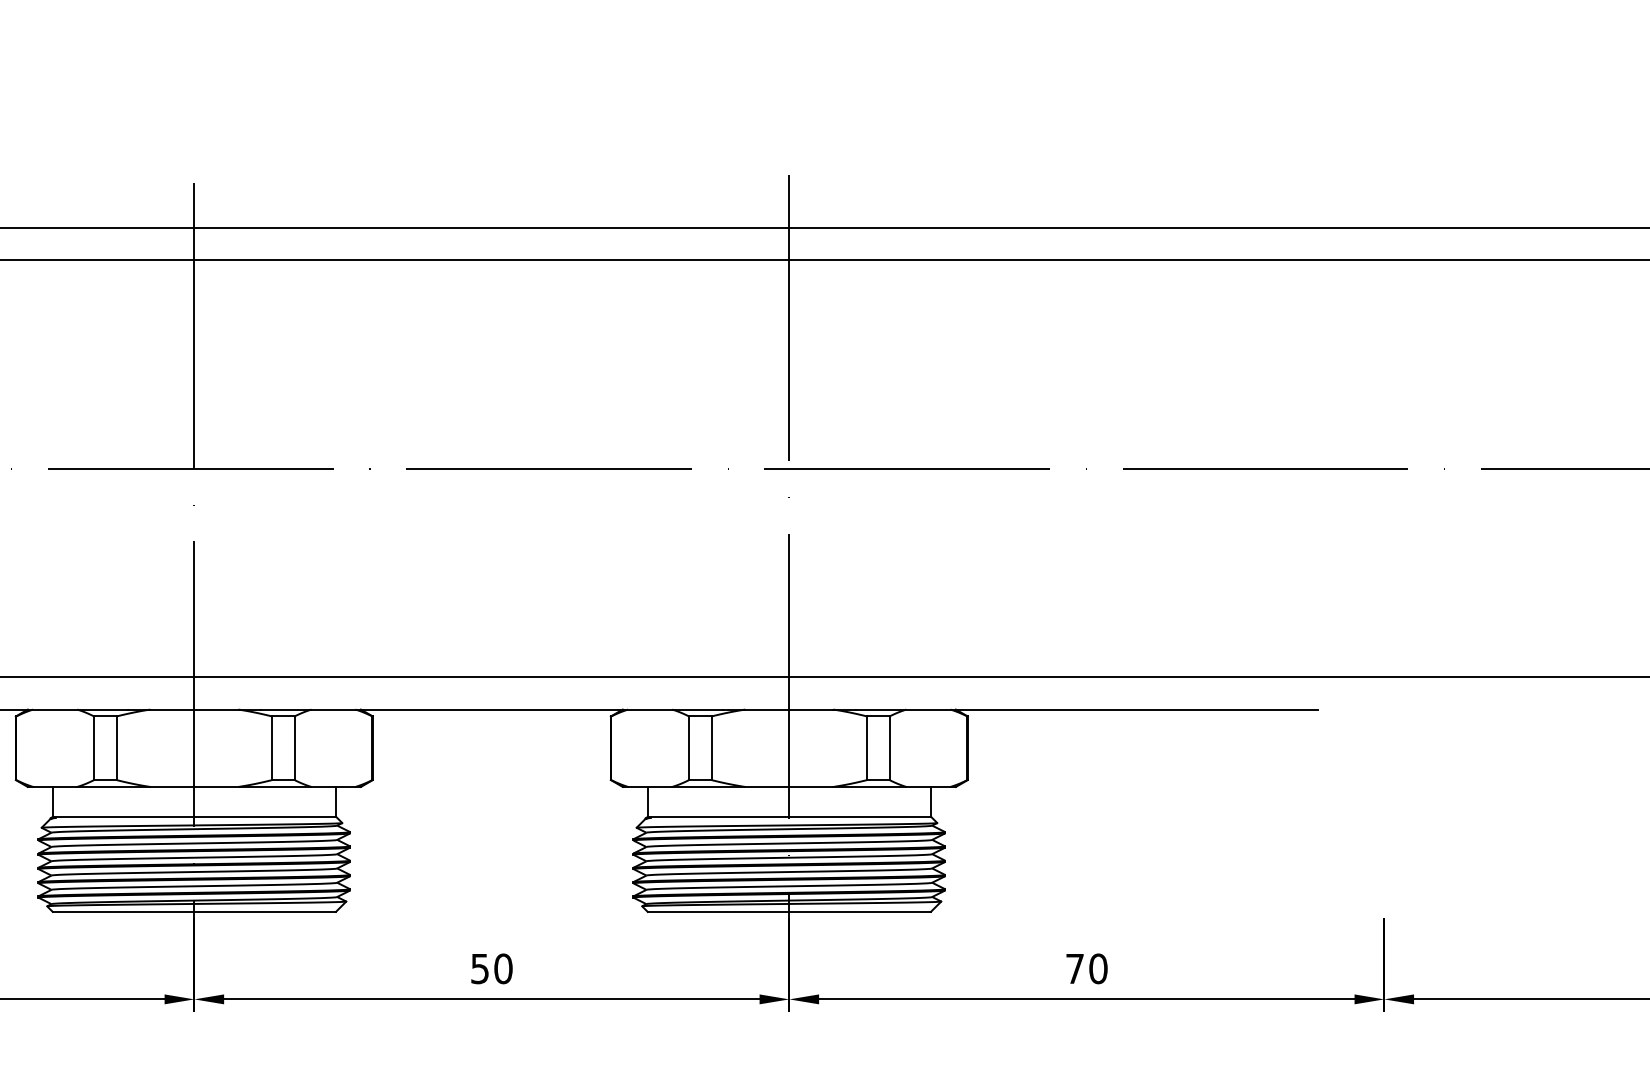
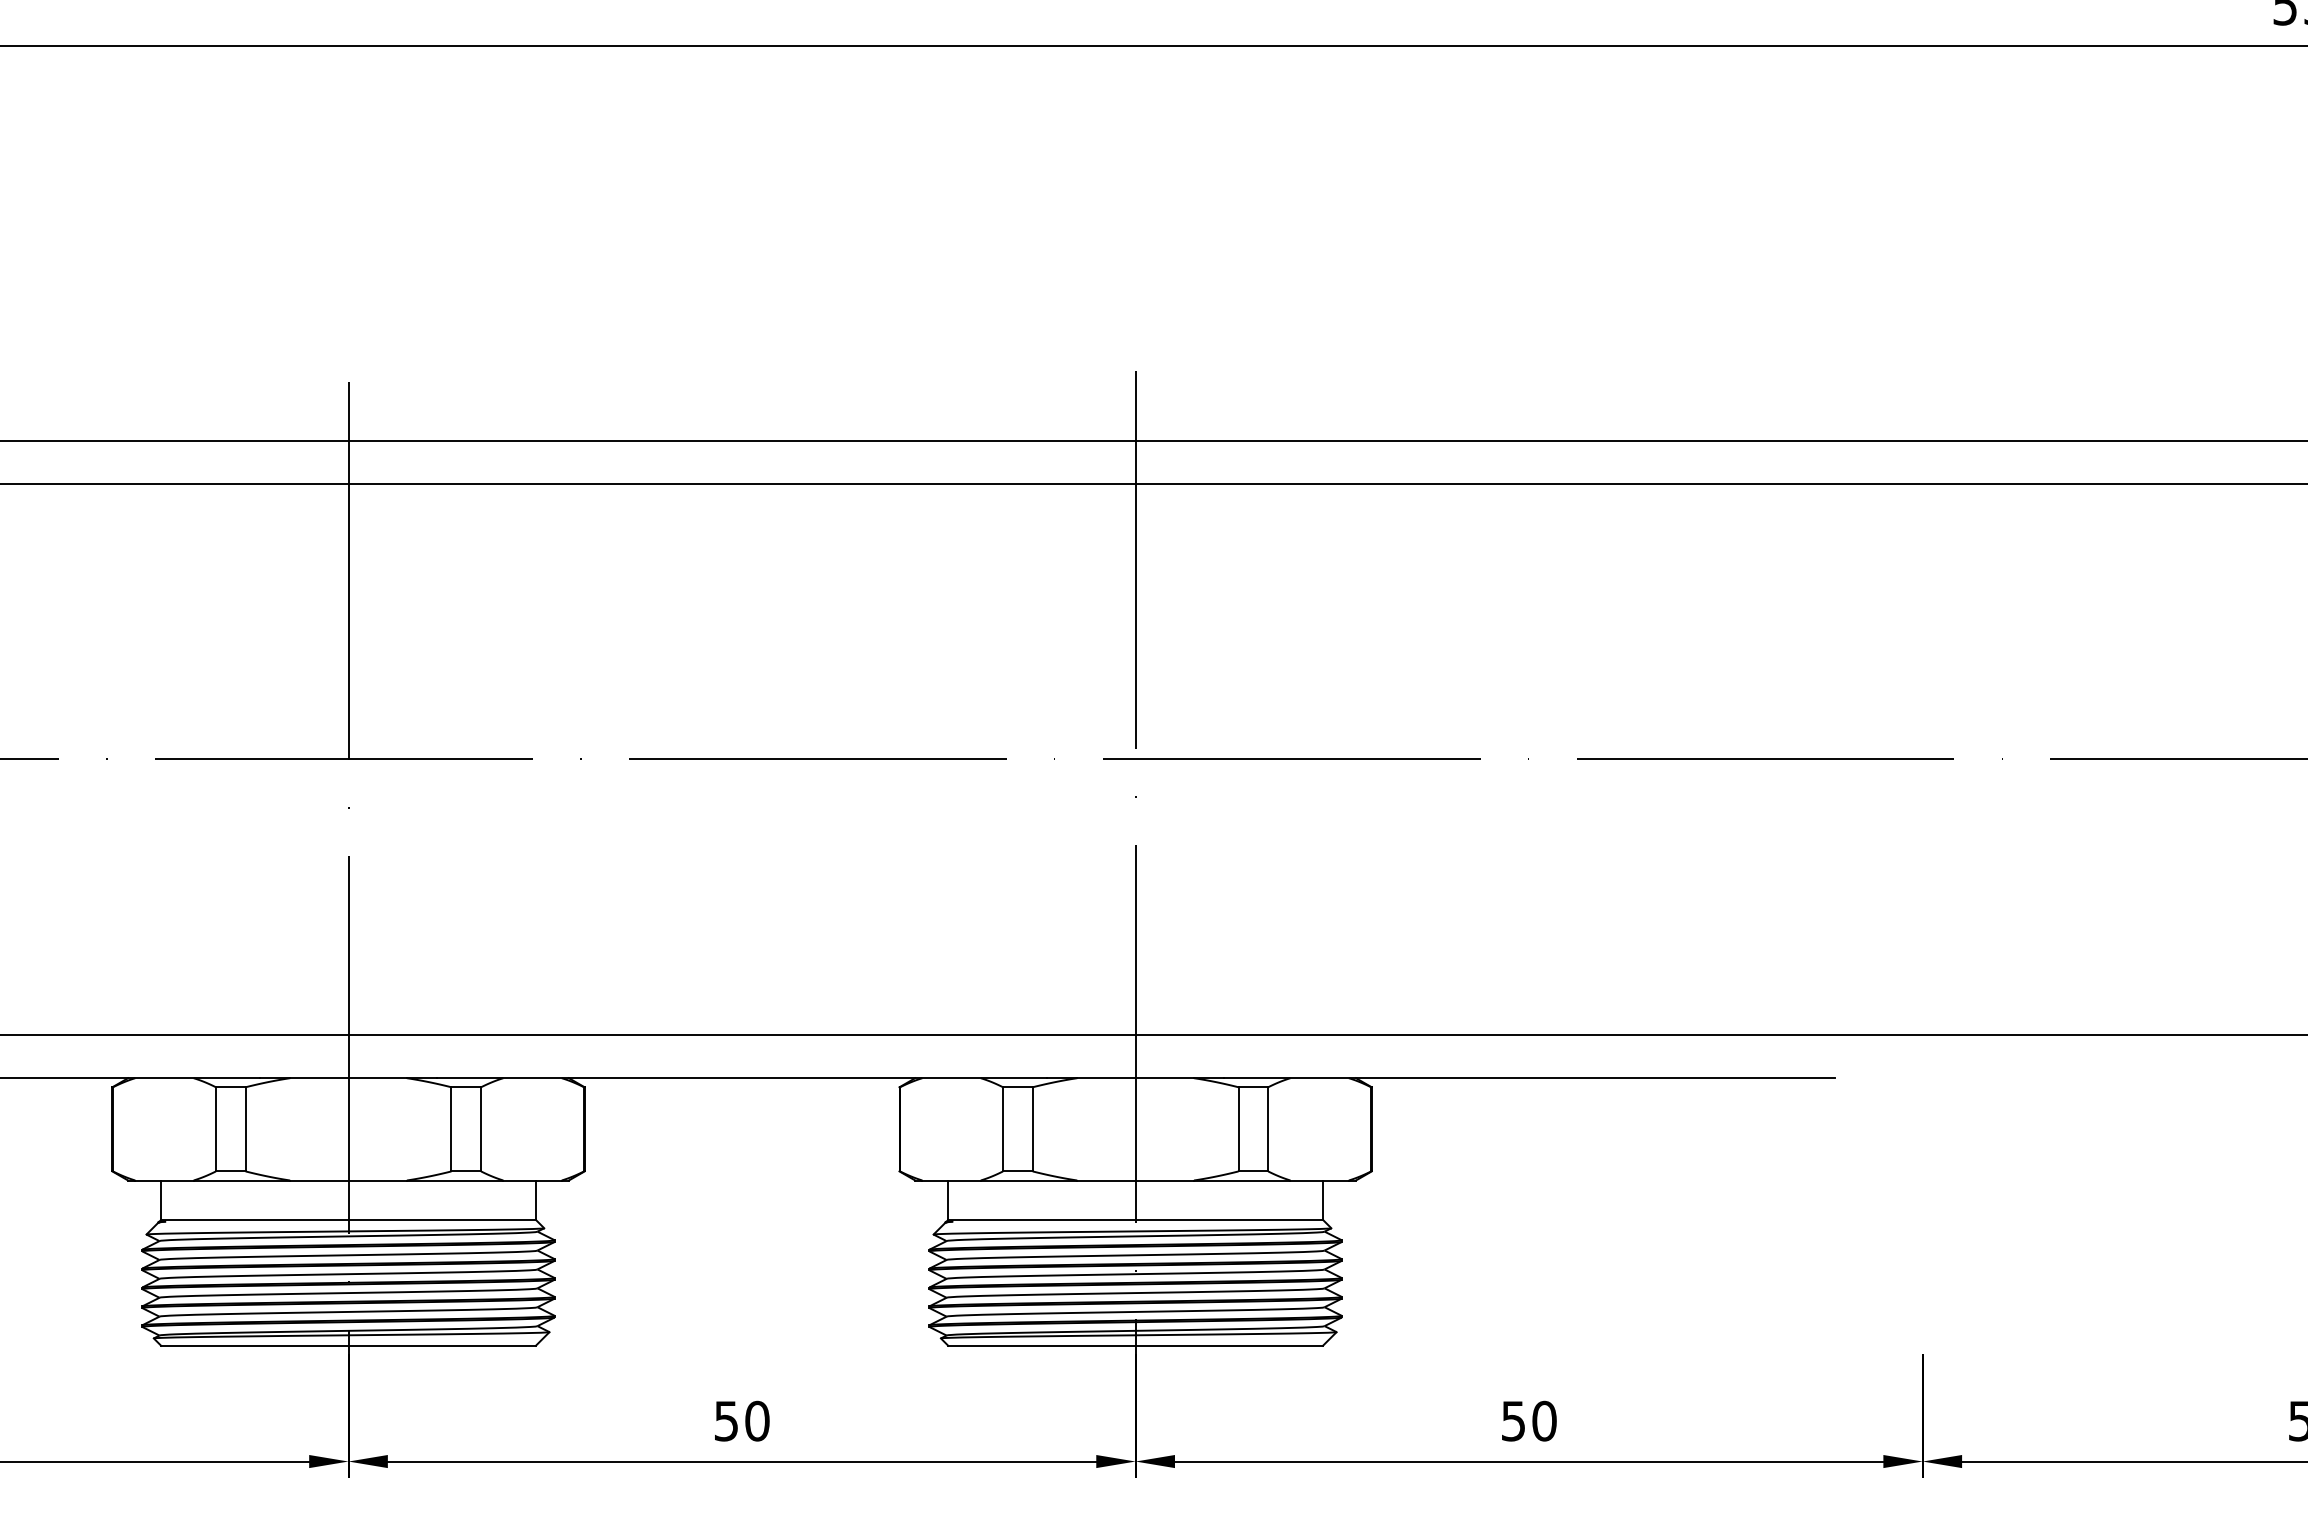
text: (1074, 969) -> (1513, 1421), 70 -> 50

